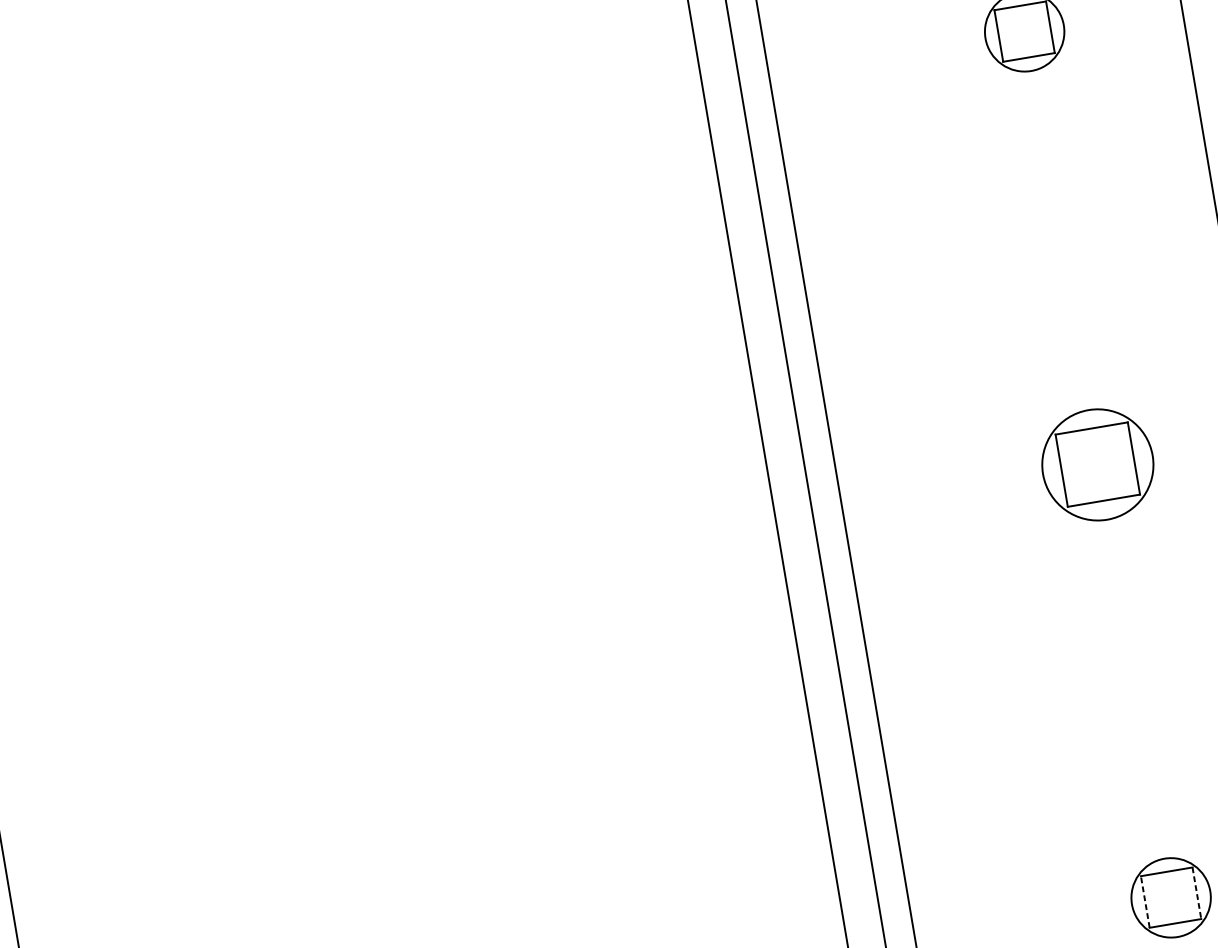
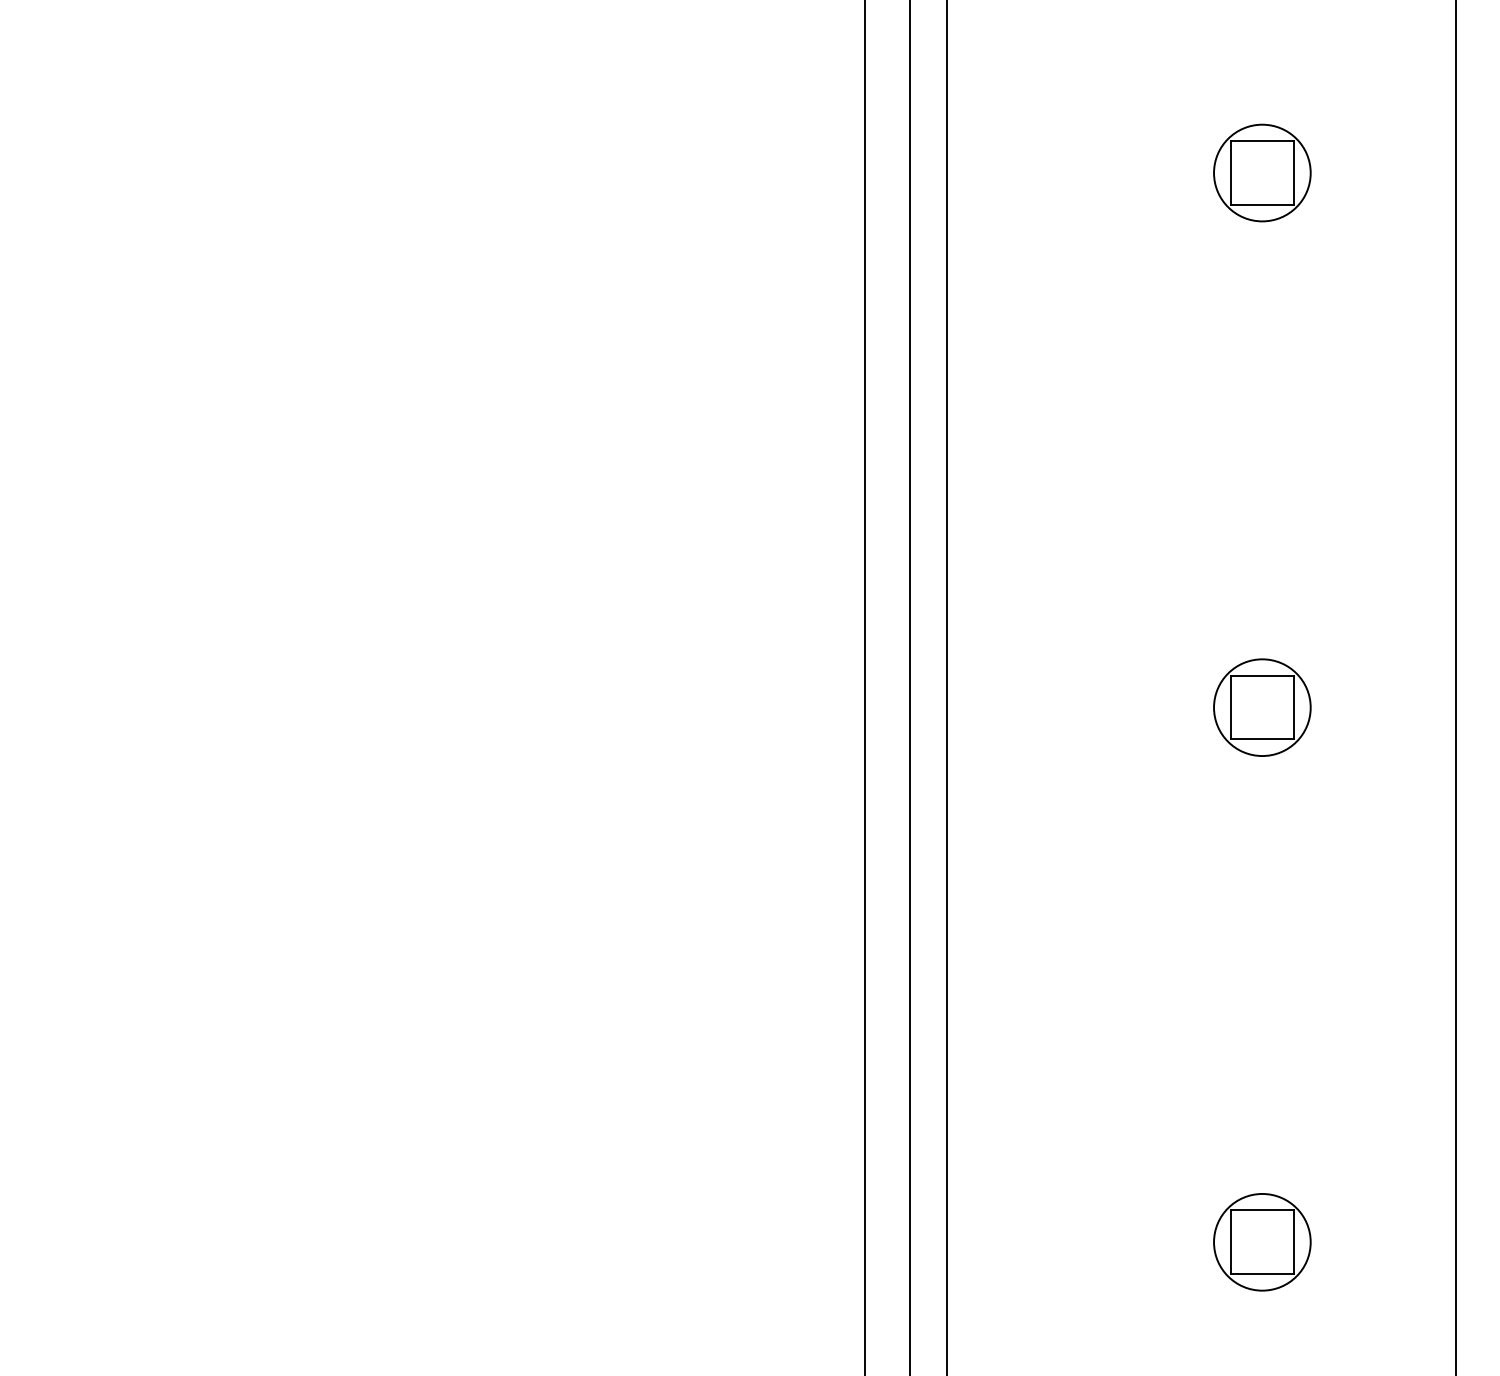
part: (1097, 464) -> (1262, 707), size x0.71
line: (1197, 893) -> (1294, 1242), dashed -> solid
line: (1145, 902) -> (1230, 1242), dashed -> solid

